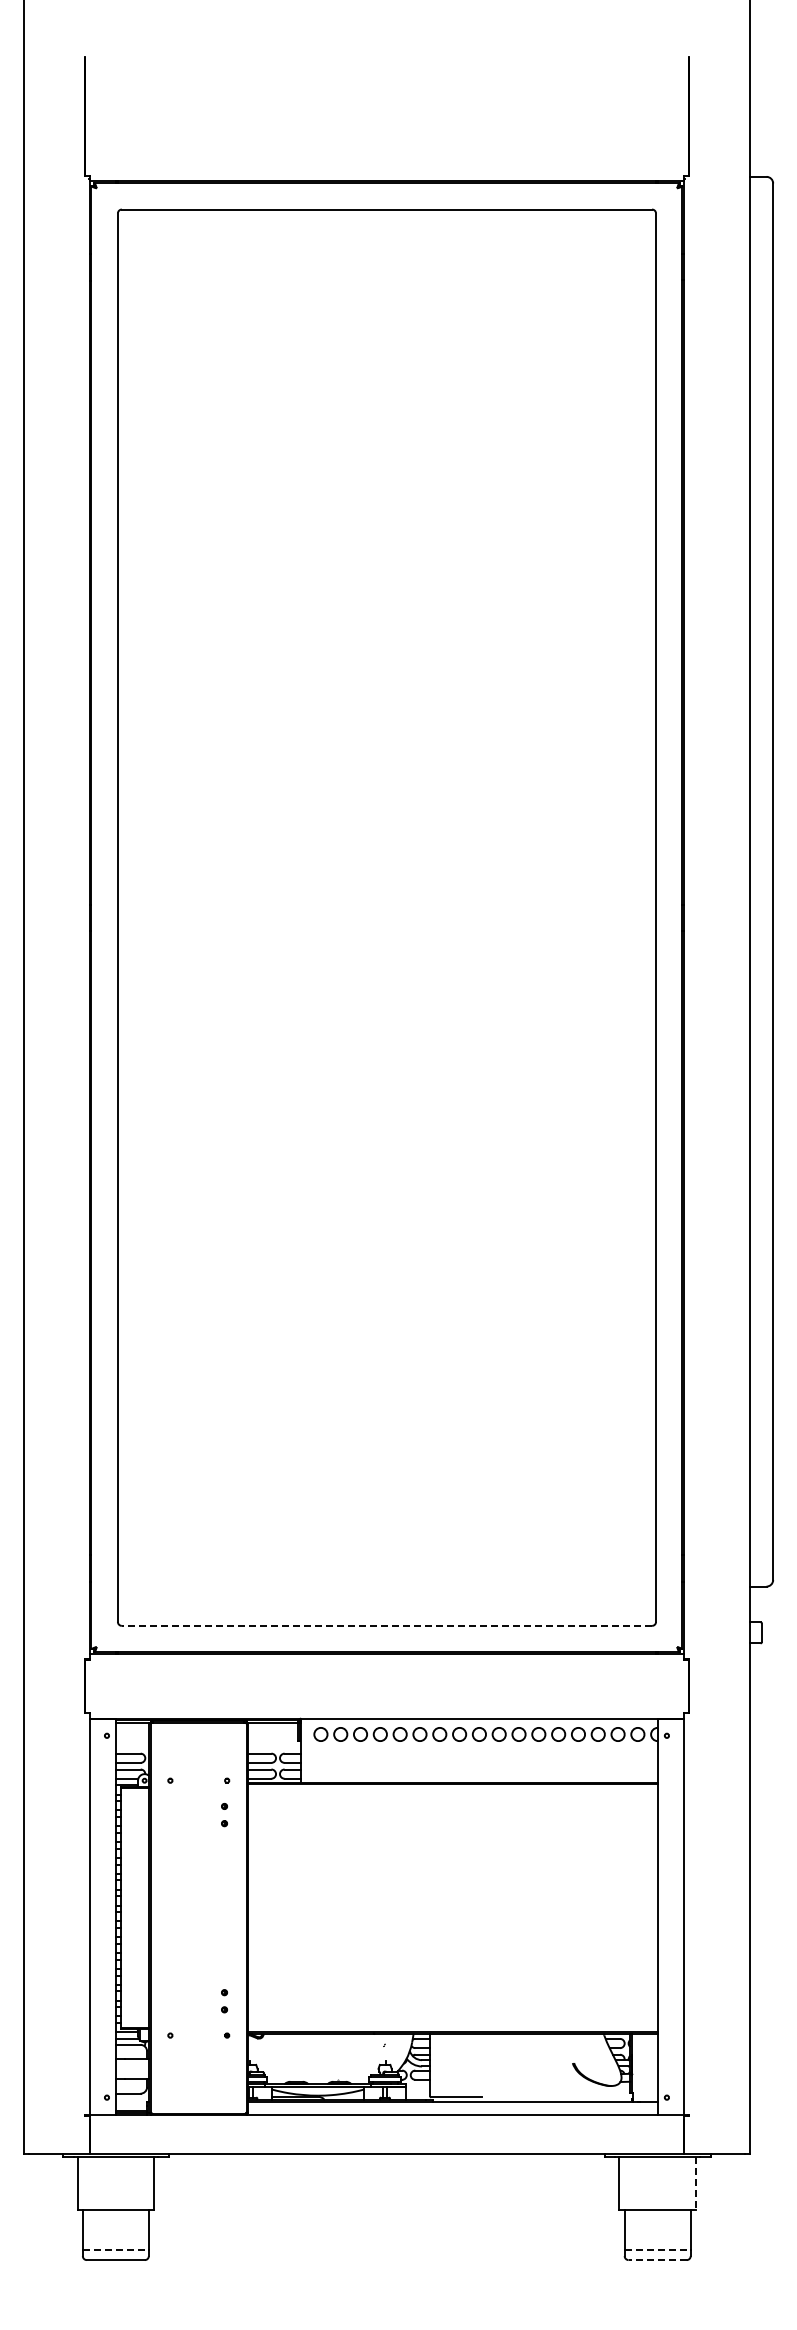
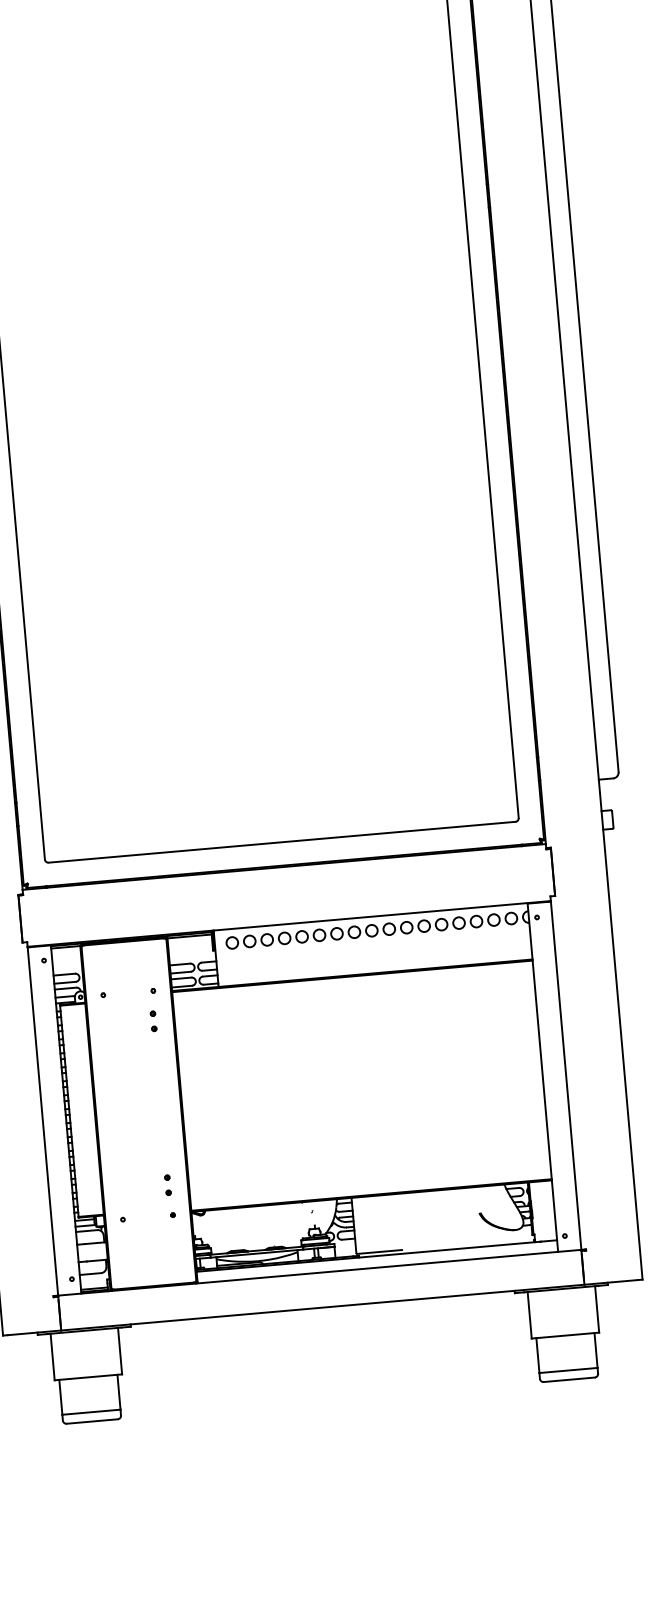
line: (386, 1625) -> (281, 841), dashed -> solid
line: (695, 2184) -> (596, 1310), dashed -> solid
line: (116, 2249) -> (92, 1412), dashed -> solid
line: (658, 2249) -> (569, 1370), dashed -> solid
line: (657, 2260) -> (569, 1380), dashed -> solid

